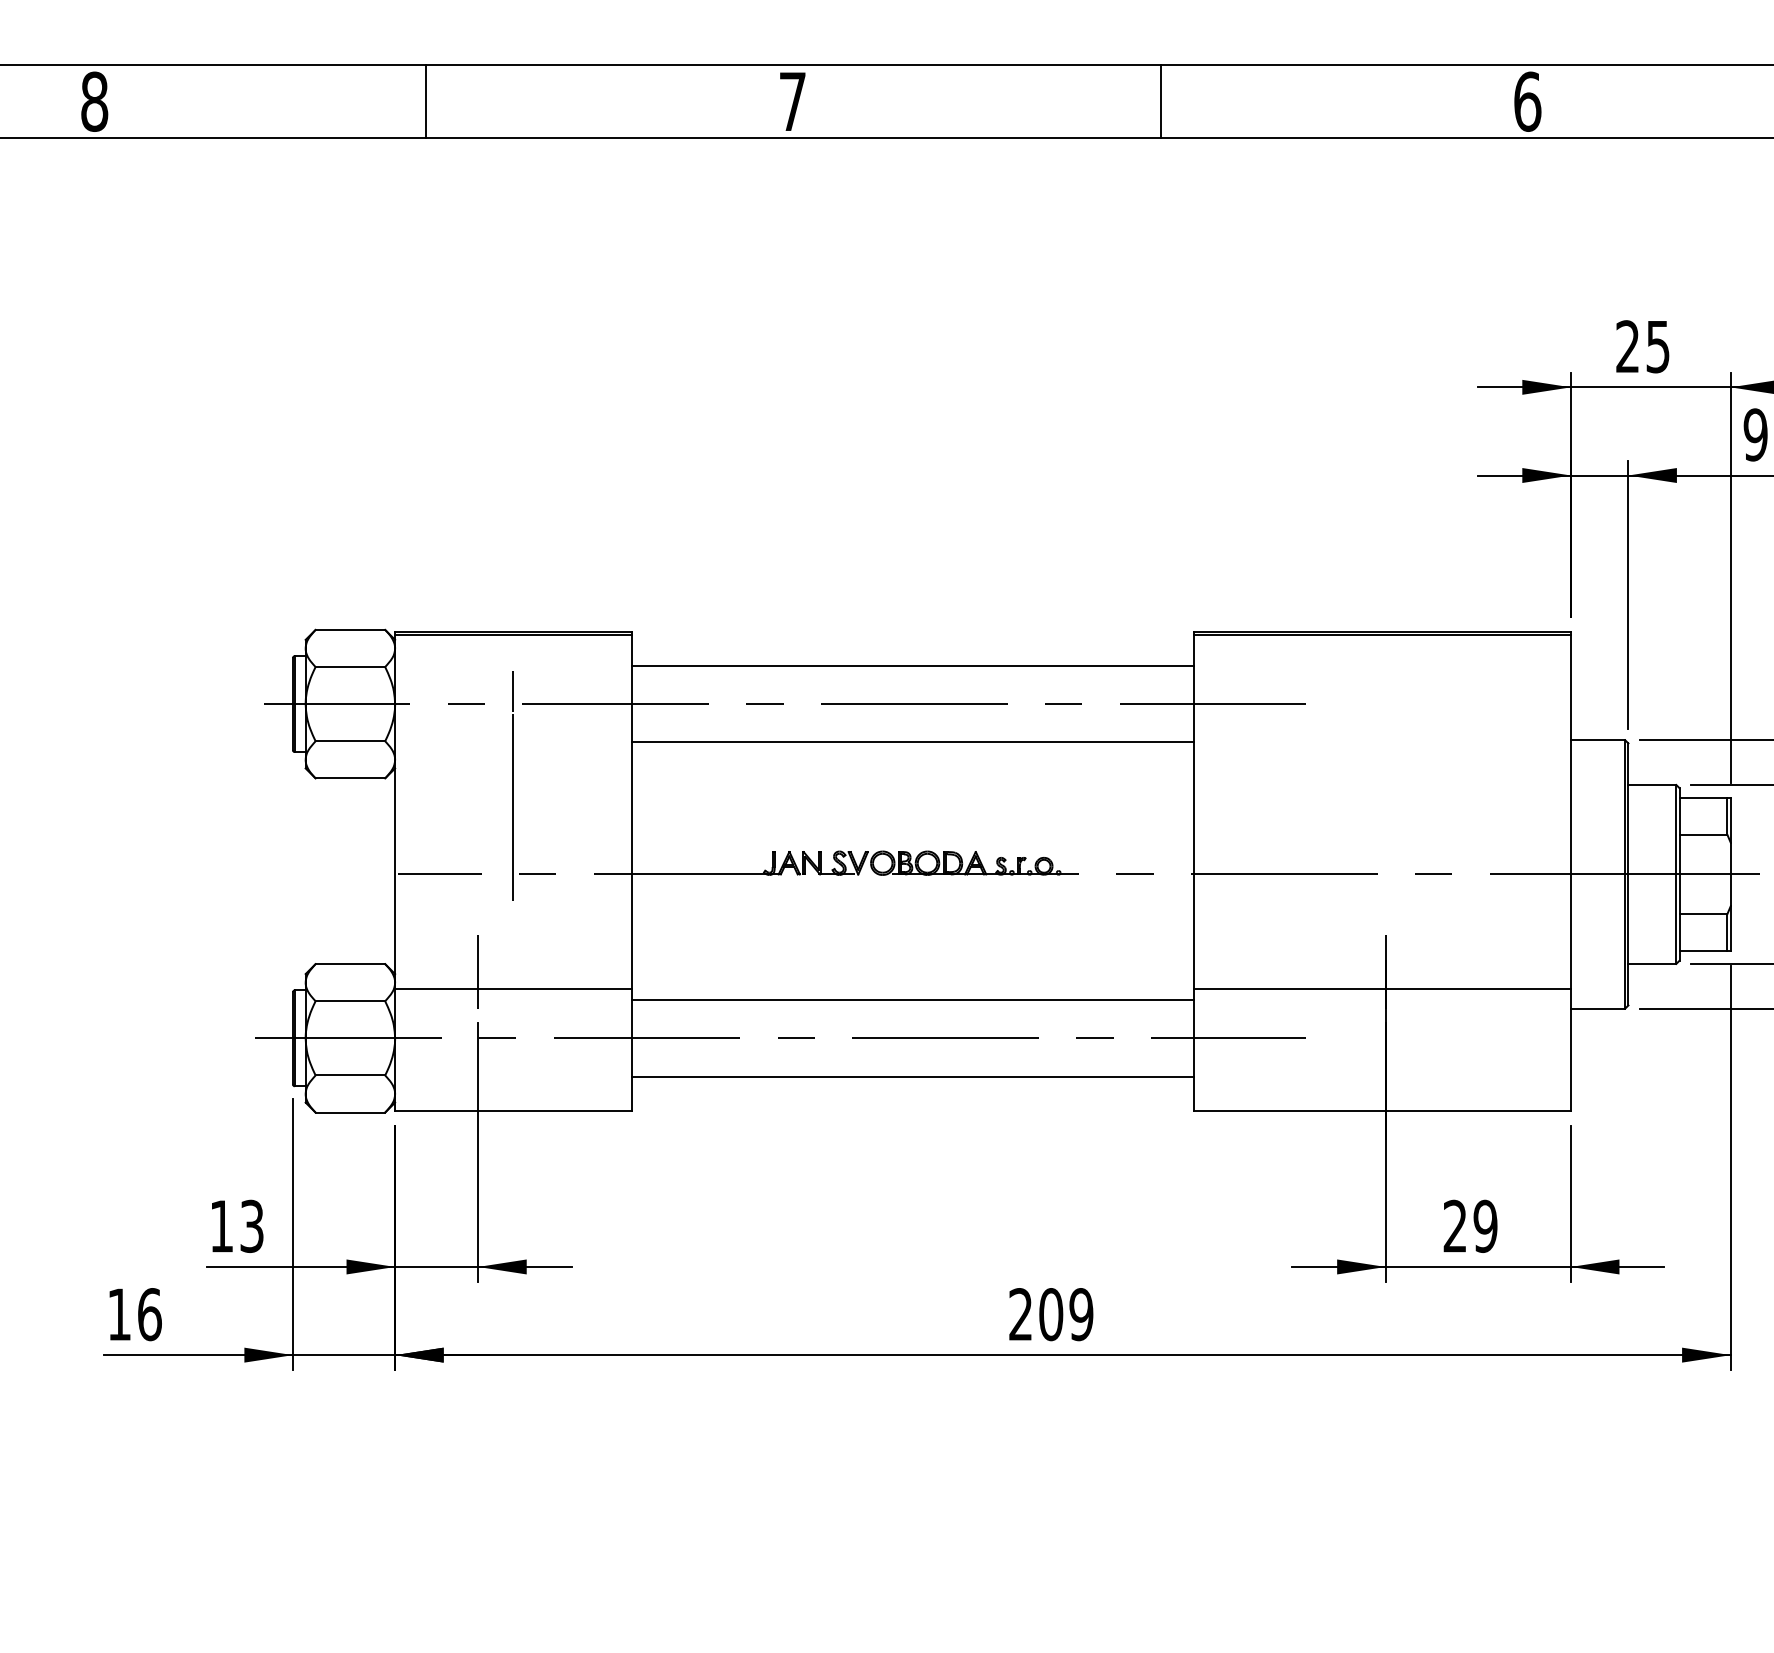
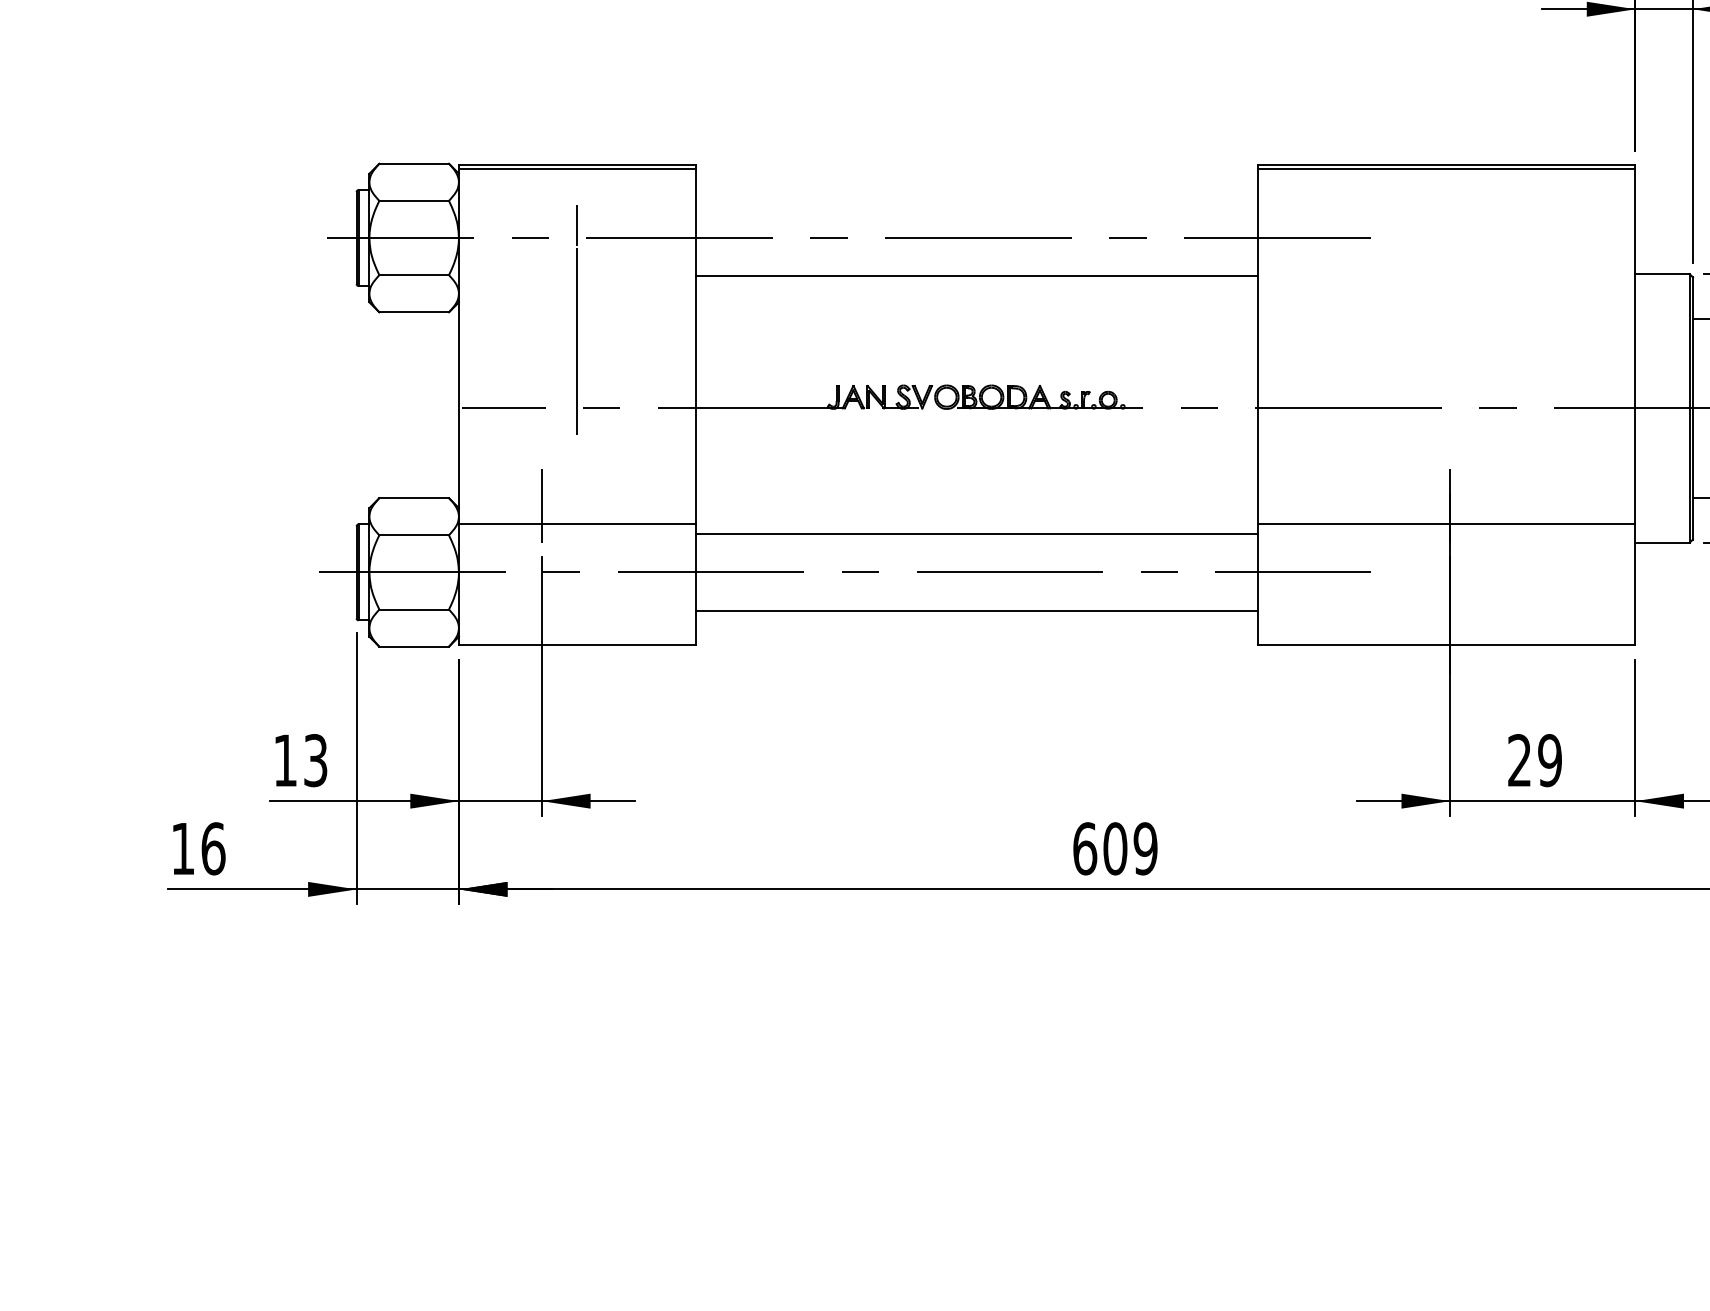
line: (912, 665) -> (976, 199), removed
text: (1021, 1314) -> (1085, 848), 209 -> 609

